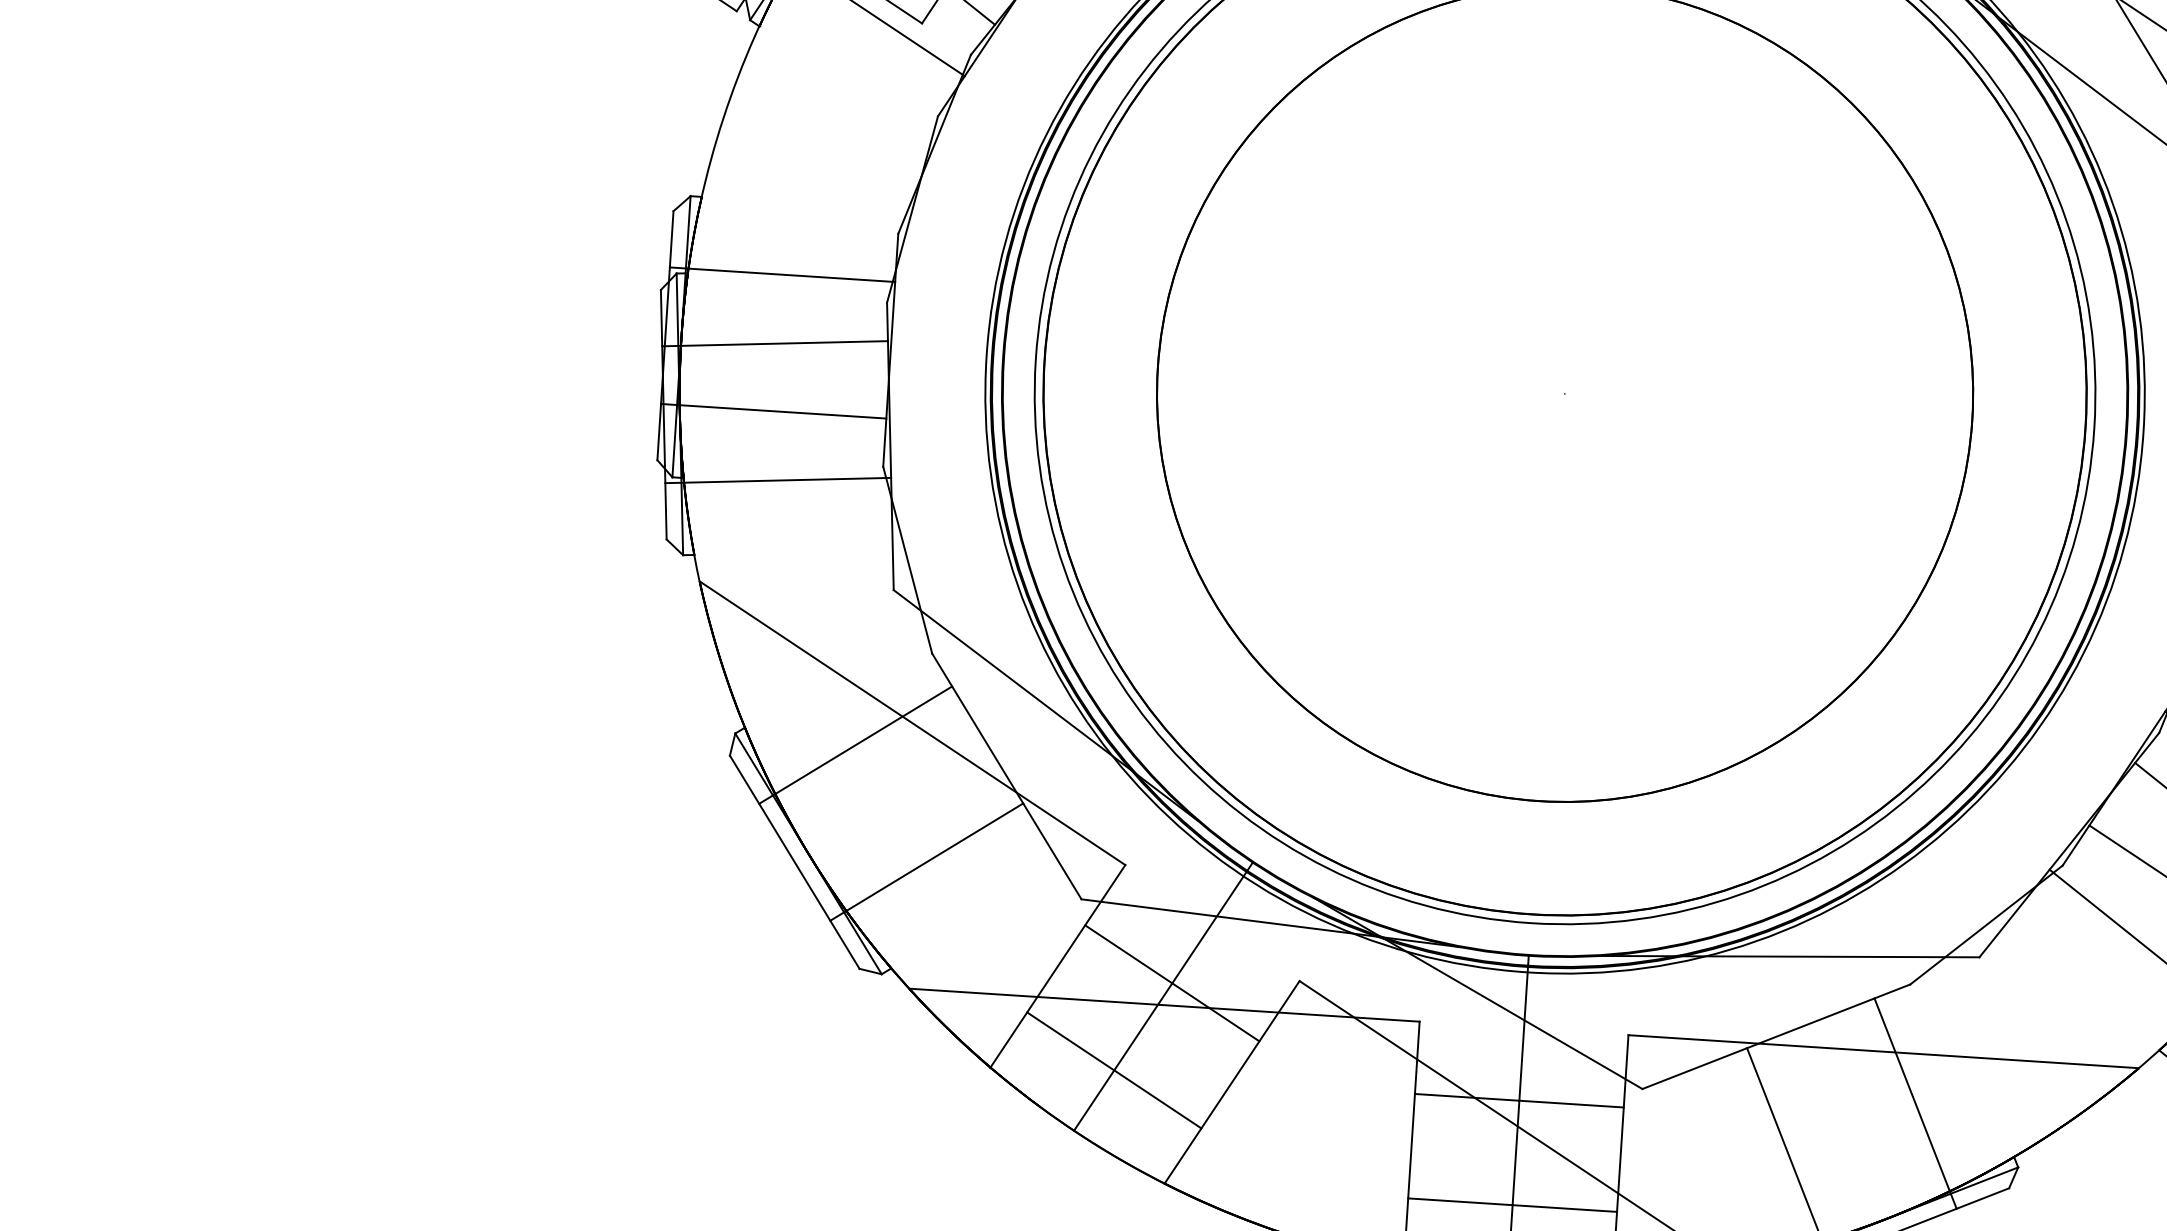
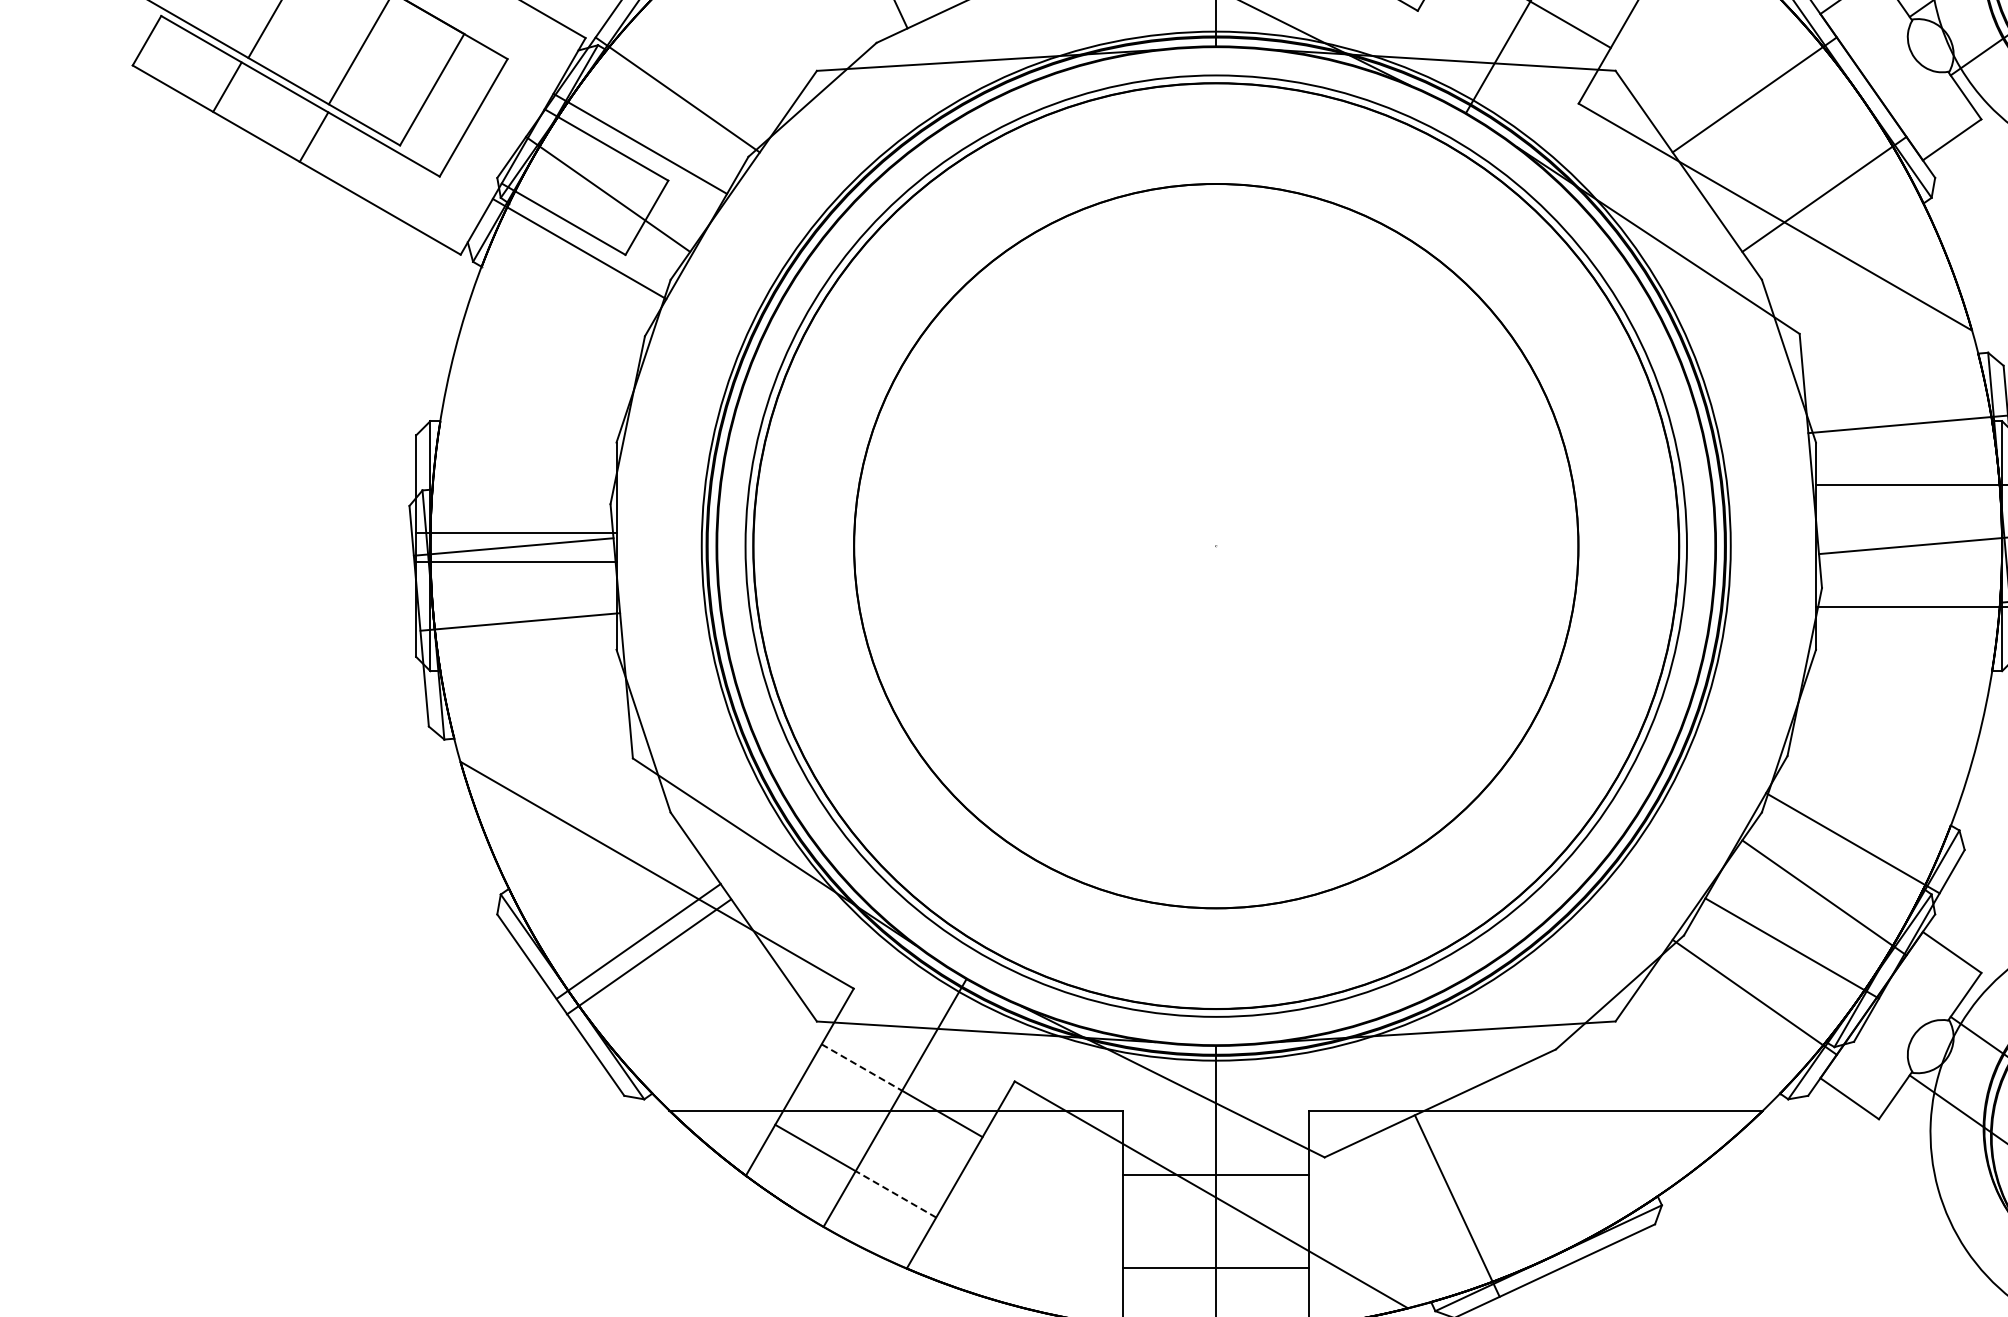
line: (782, 274) -> (516, 533), moved
line: (773, 410) -> (516, 561), moved
line: (778, 480) -> (520, 621), moved
line: (856, 744) -> (649, 956), moved
line: (926, 861) -> (638, 940), moved
line: (1129, 954) -> (862, 1067), solid -> dashed
line: (1157, 1099) -> (895, 1194), solid -> dashed
line: (1914, 1103) -> (1566, 1154), removed

